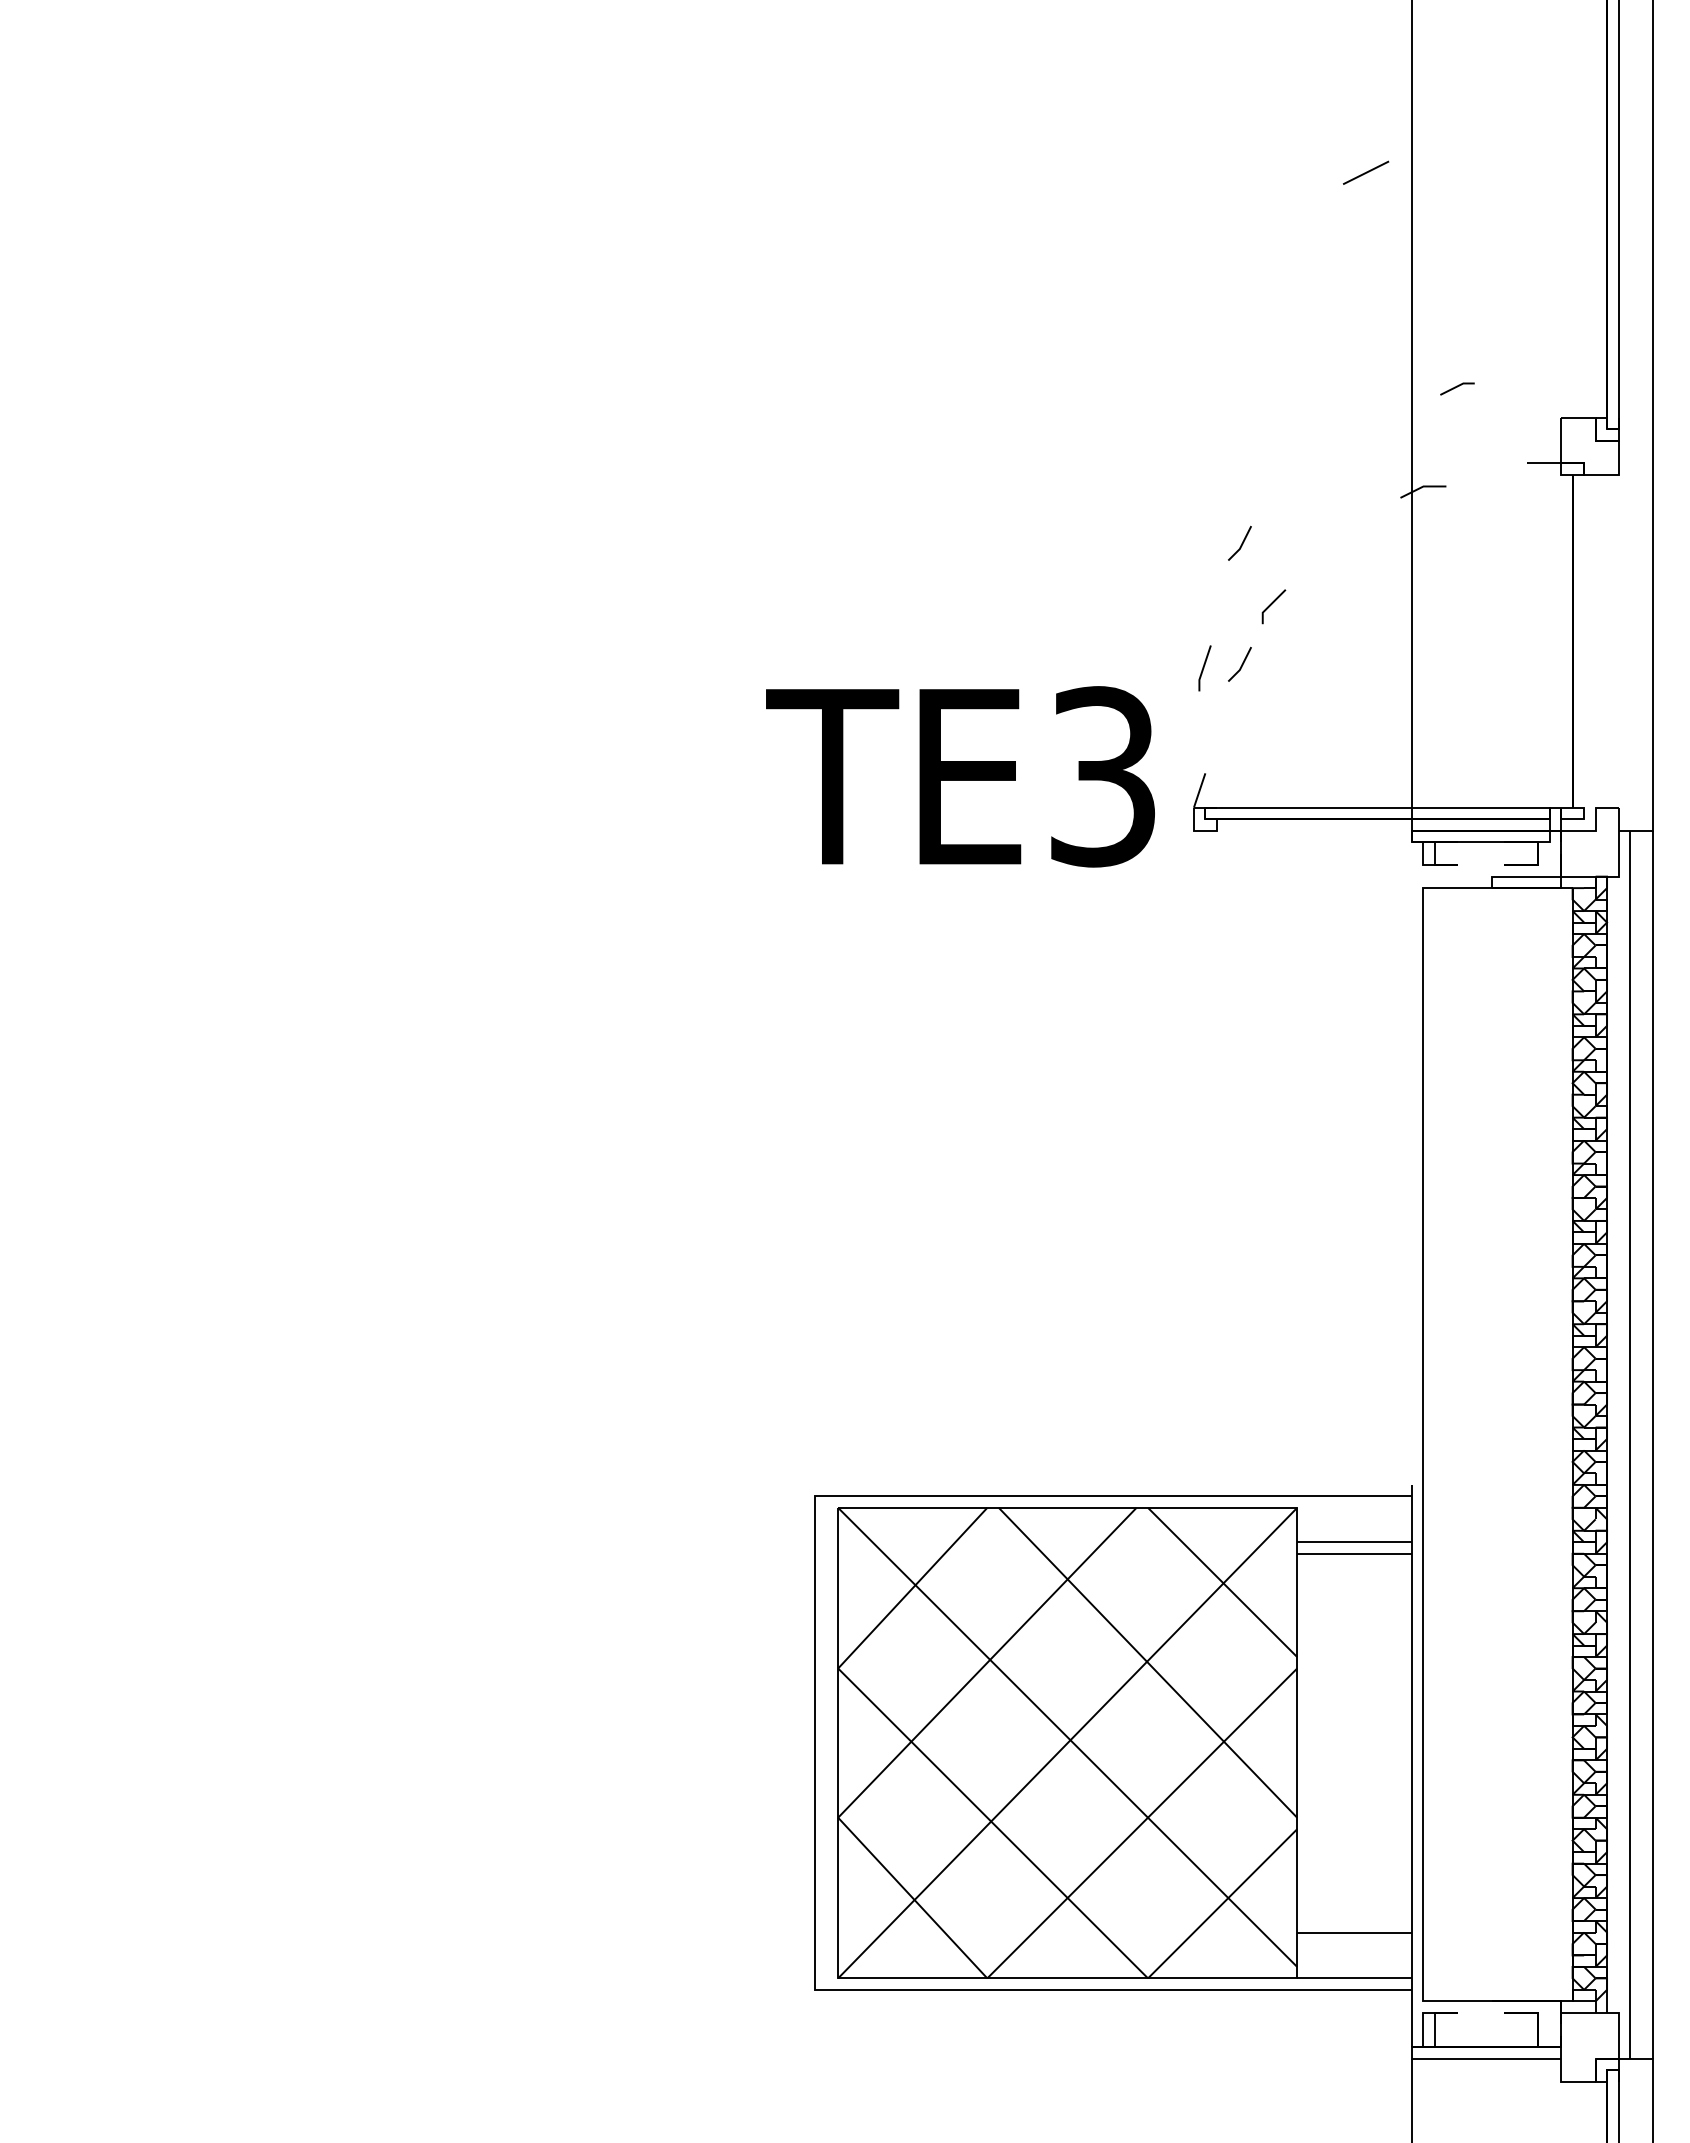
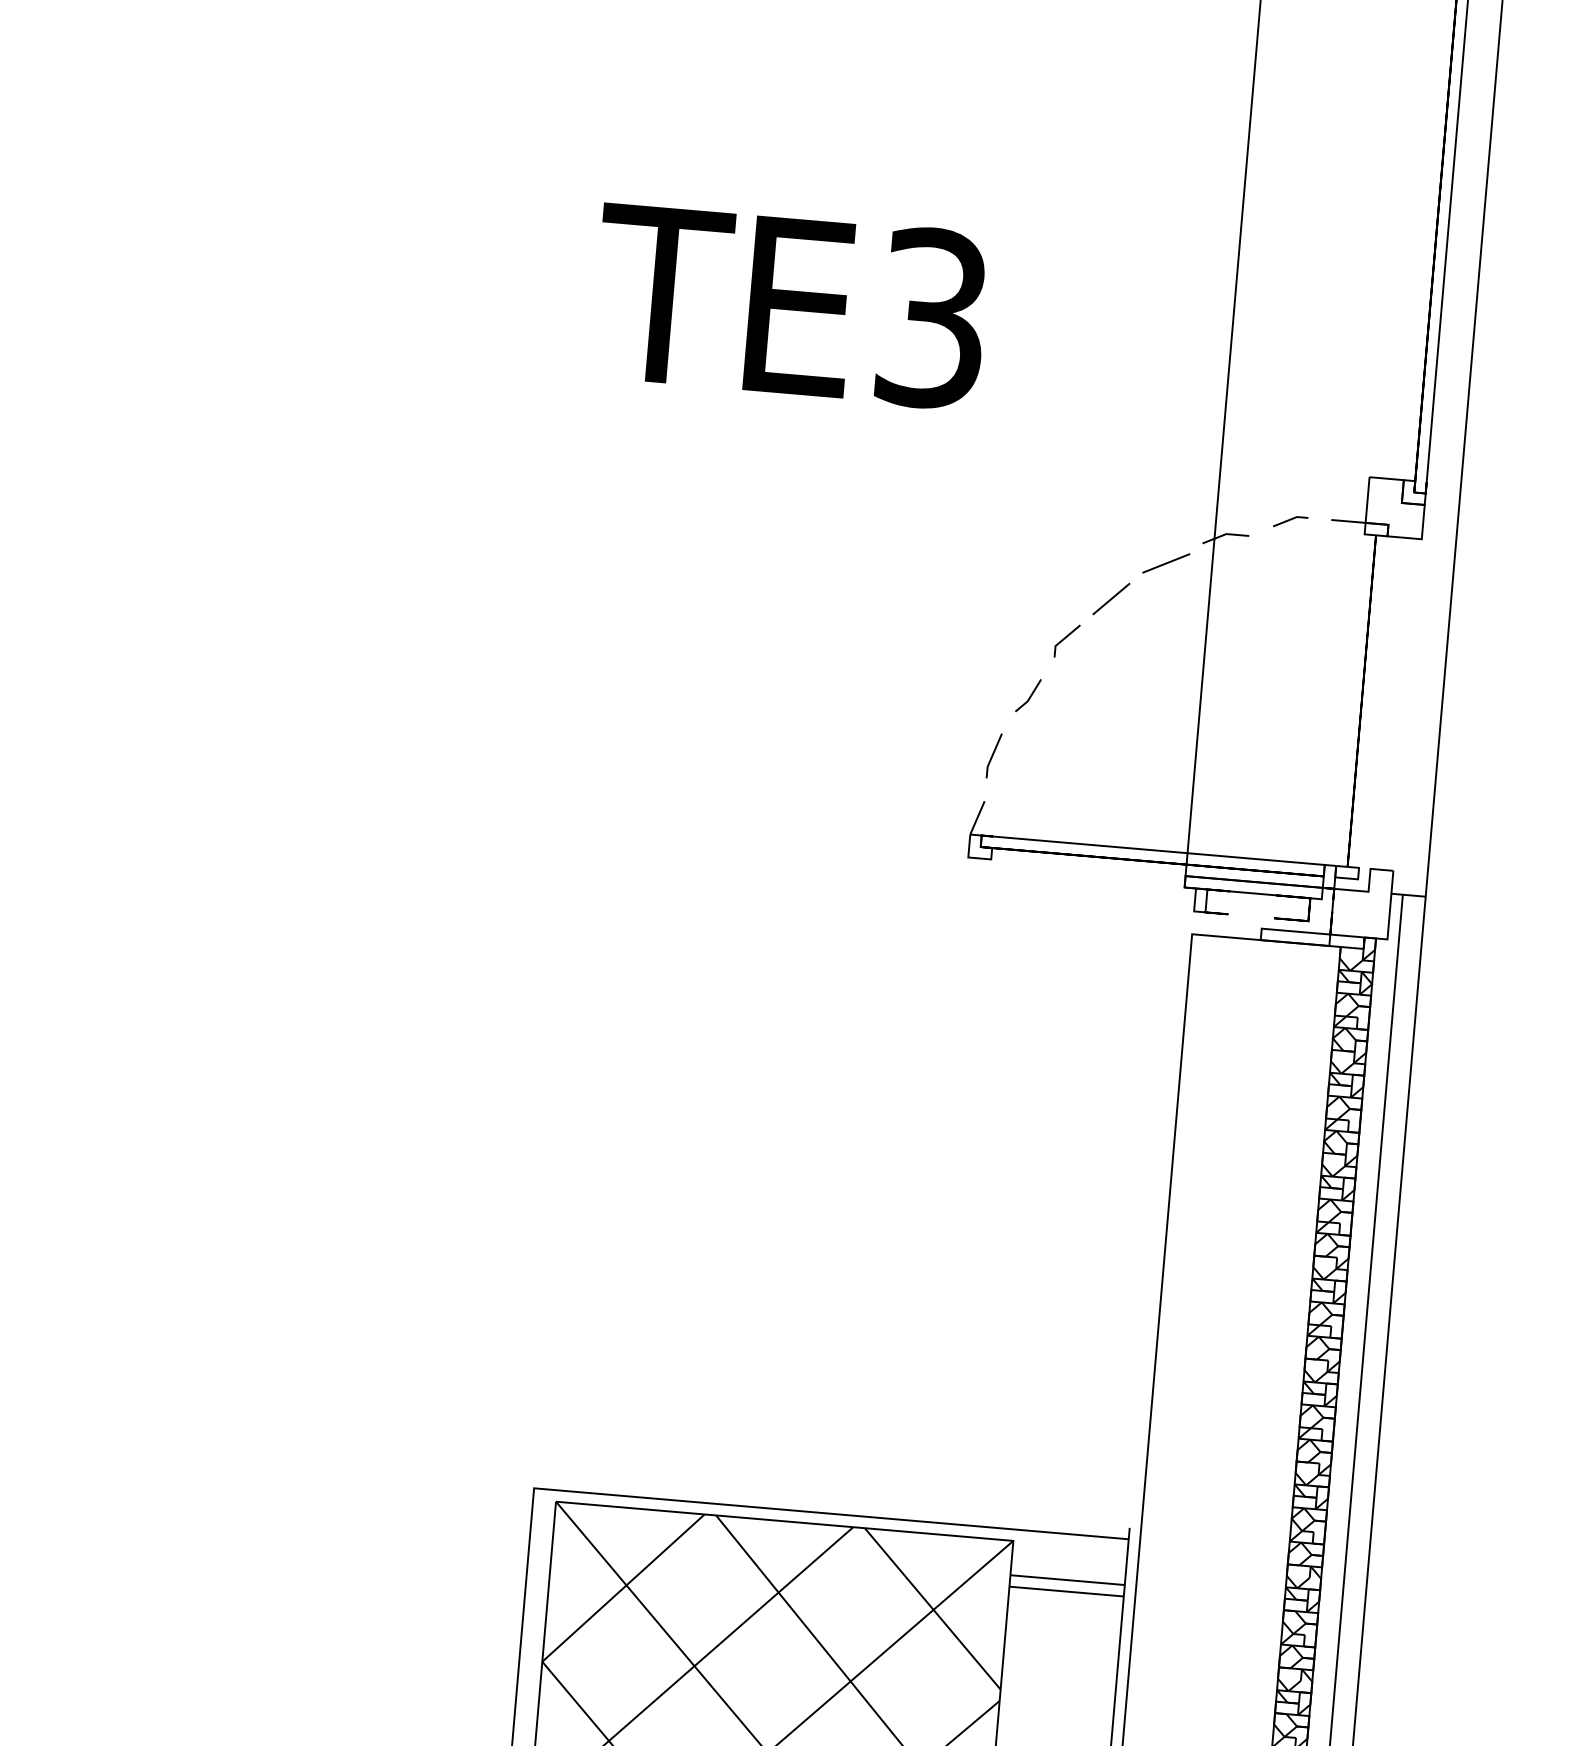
line: (1366, 172) -> (1166, 563), moved
line: (1457, 387) -> (1290, 520), moved
line: (1241, 543) -> (1040, 575), removed
line: (1313, 560) -> (1110, 598), added
line: (1204, 668) -> (993, 756), moved
text: (960, 776) -> (790, 305), moved

